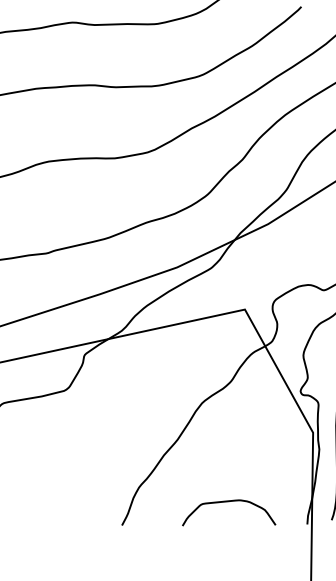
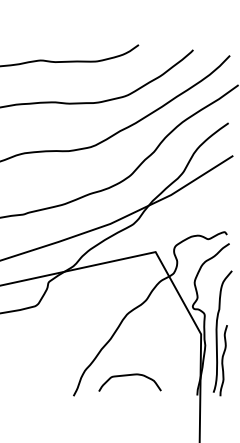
curve: (225, 503) -> (127, 376), moved

